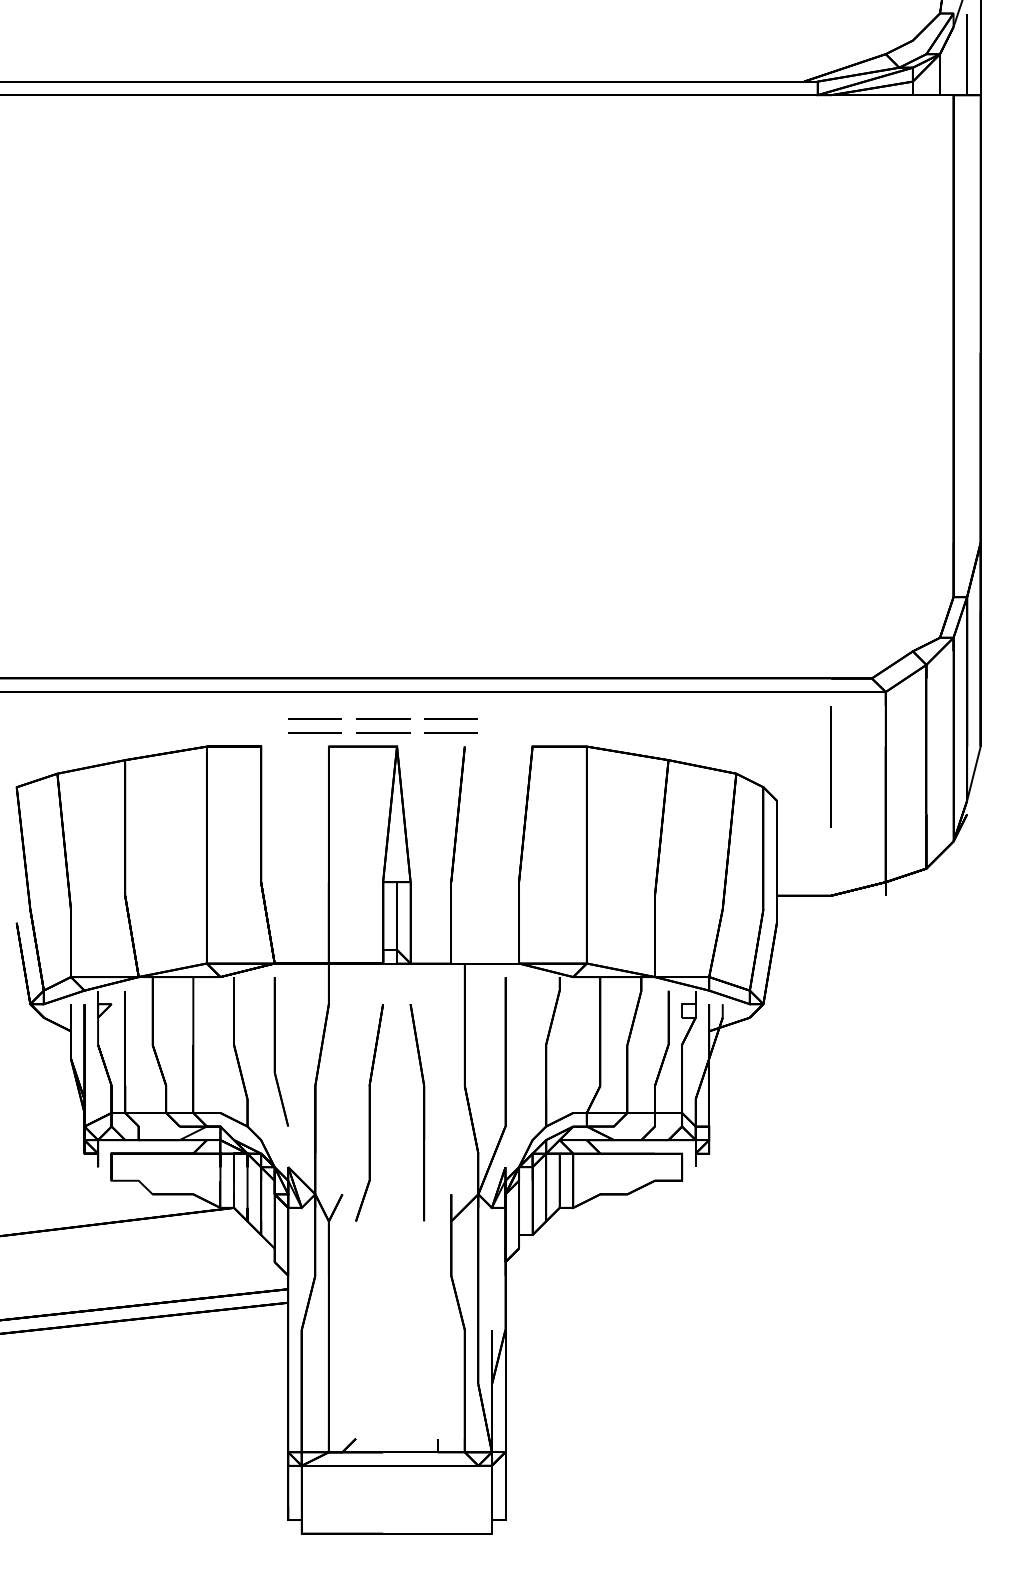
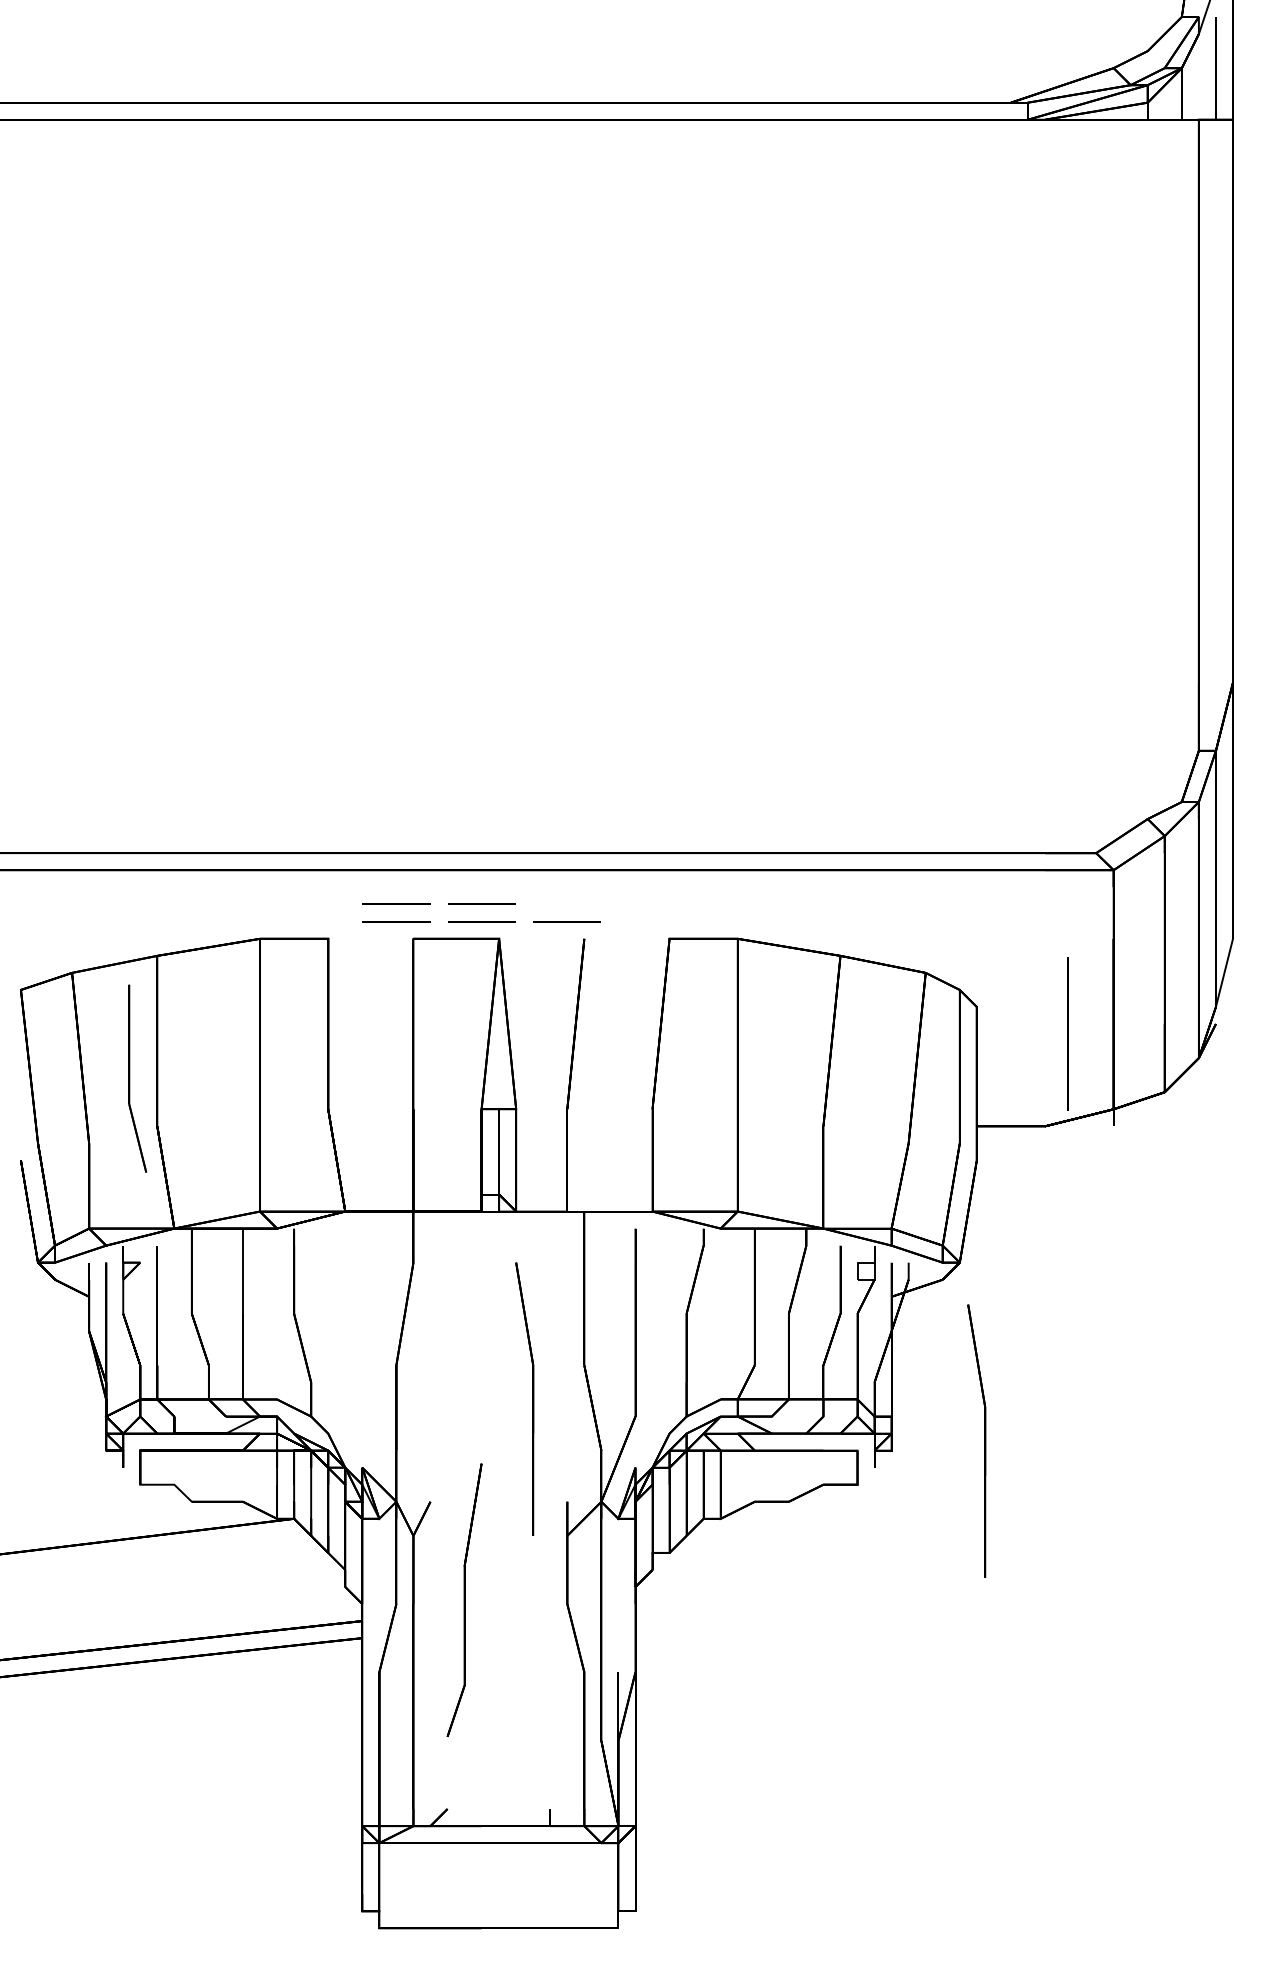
line: (450, 718) -> (566, 903), removed
line: (830, 766) -> (1067, 1033), moved
part: (275, 1051) -> (130, 1078), moved
part: (369, 1112) -> (464, 1600), moved
part: (783, 1145) -> (984, 1440), added

